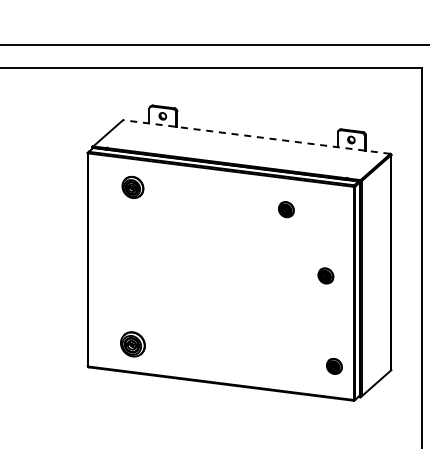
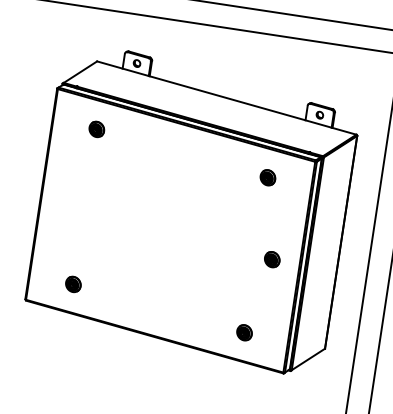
line: (256, 137) -> (226, 98), dashed -> solid
part: (132, 187) -> (96, 129), size x0.71
part: (286, 209) -> (268, 177), moved
part: (325, 275) -> (271, 259), moved
part: (132, 343) -> (73, 283), size x0.62
part: (334, 366) -> (244, 332), moved

